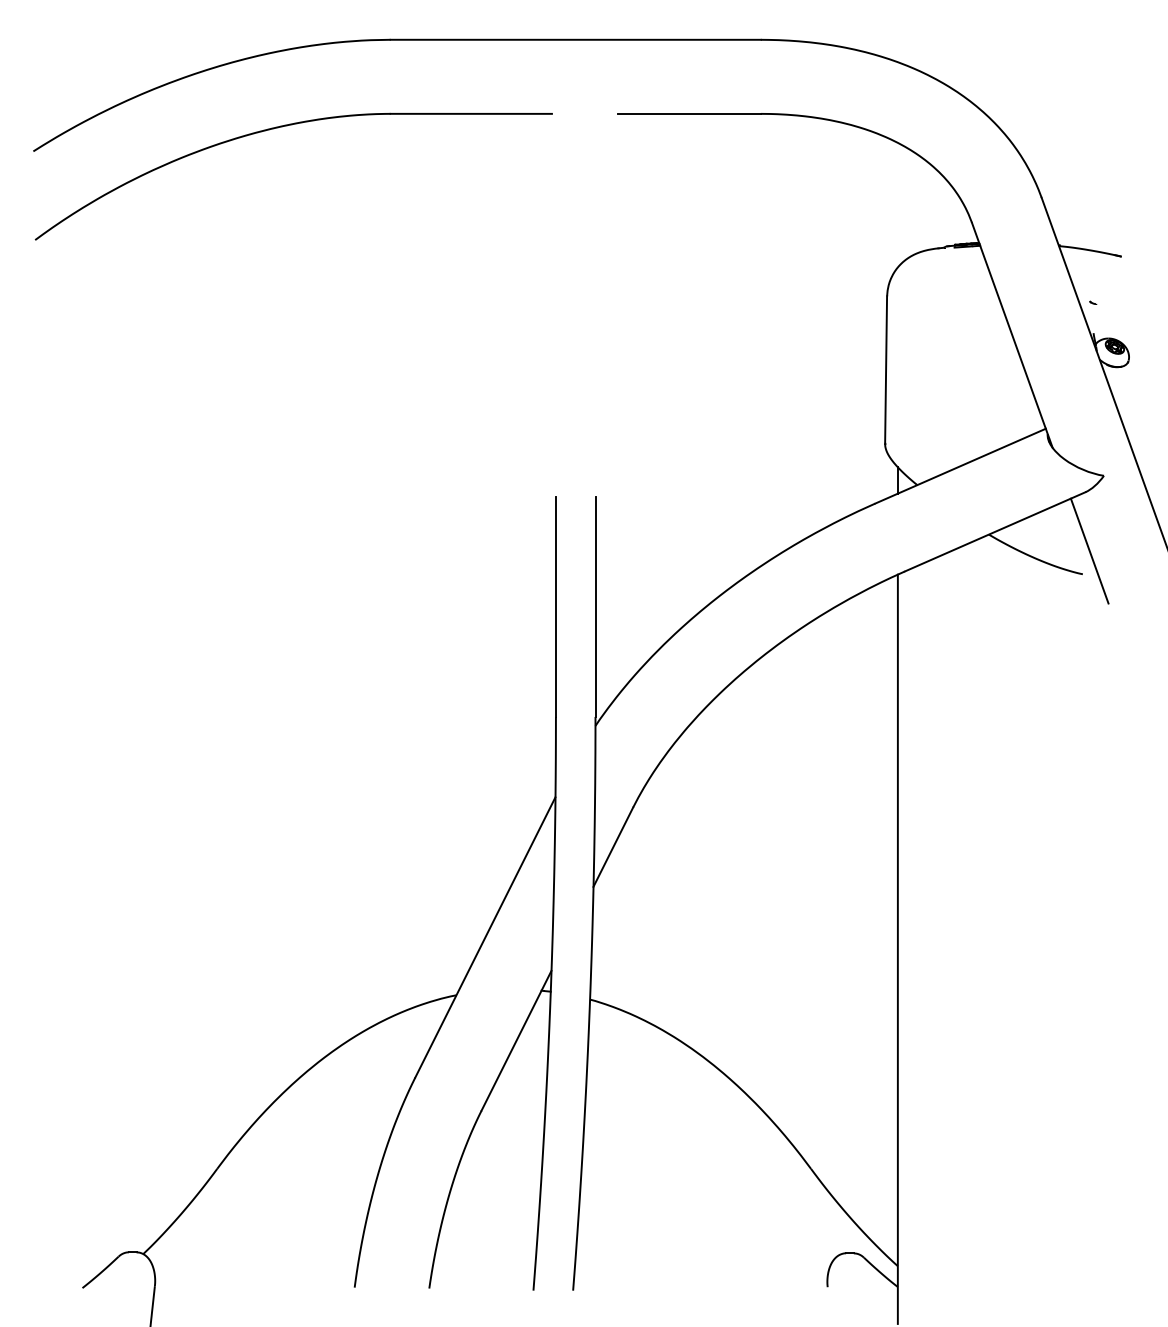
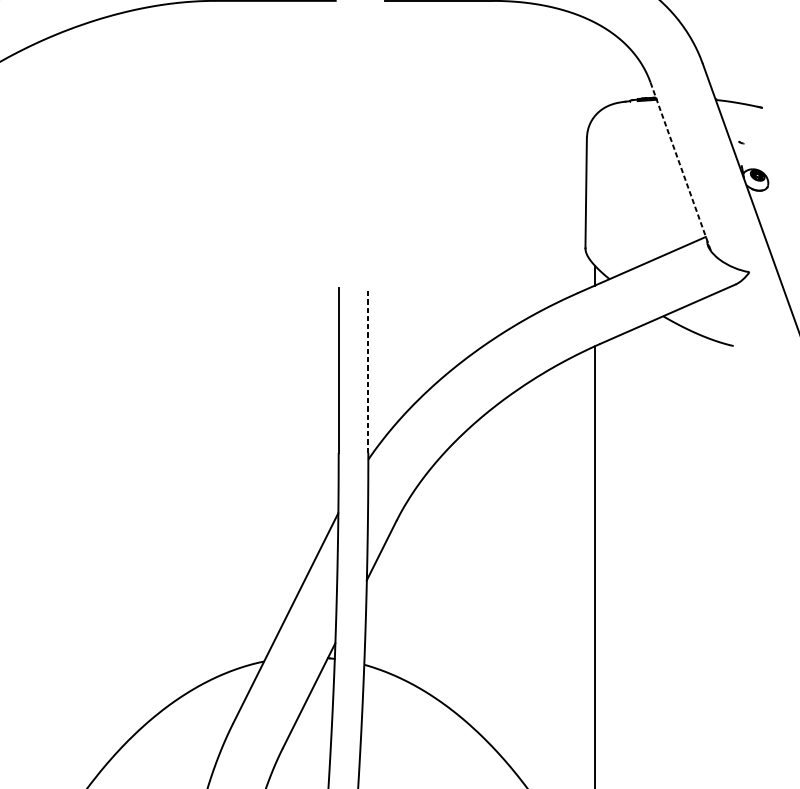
line: (1012, 335) -> (680, 167), solid -> dashed
line: (1089, 550) -> (738, 328), removed
line: (595, 607) -> (368, 370), solid -> dashed

